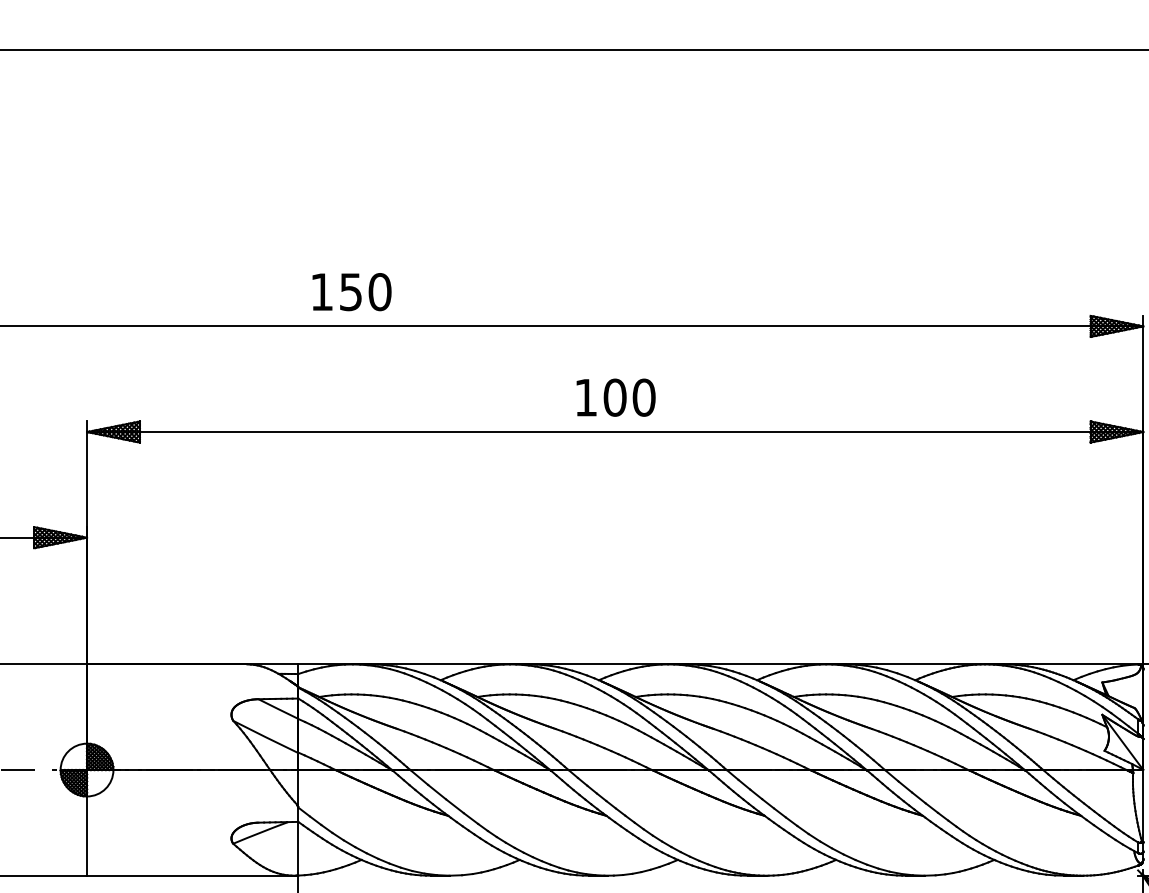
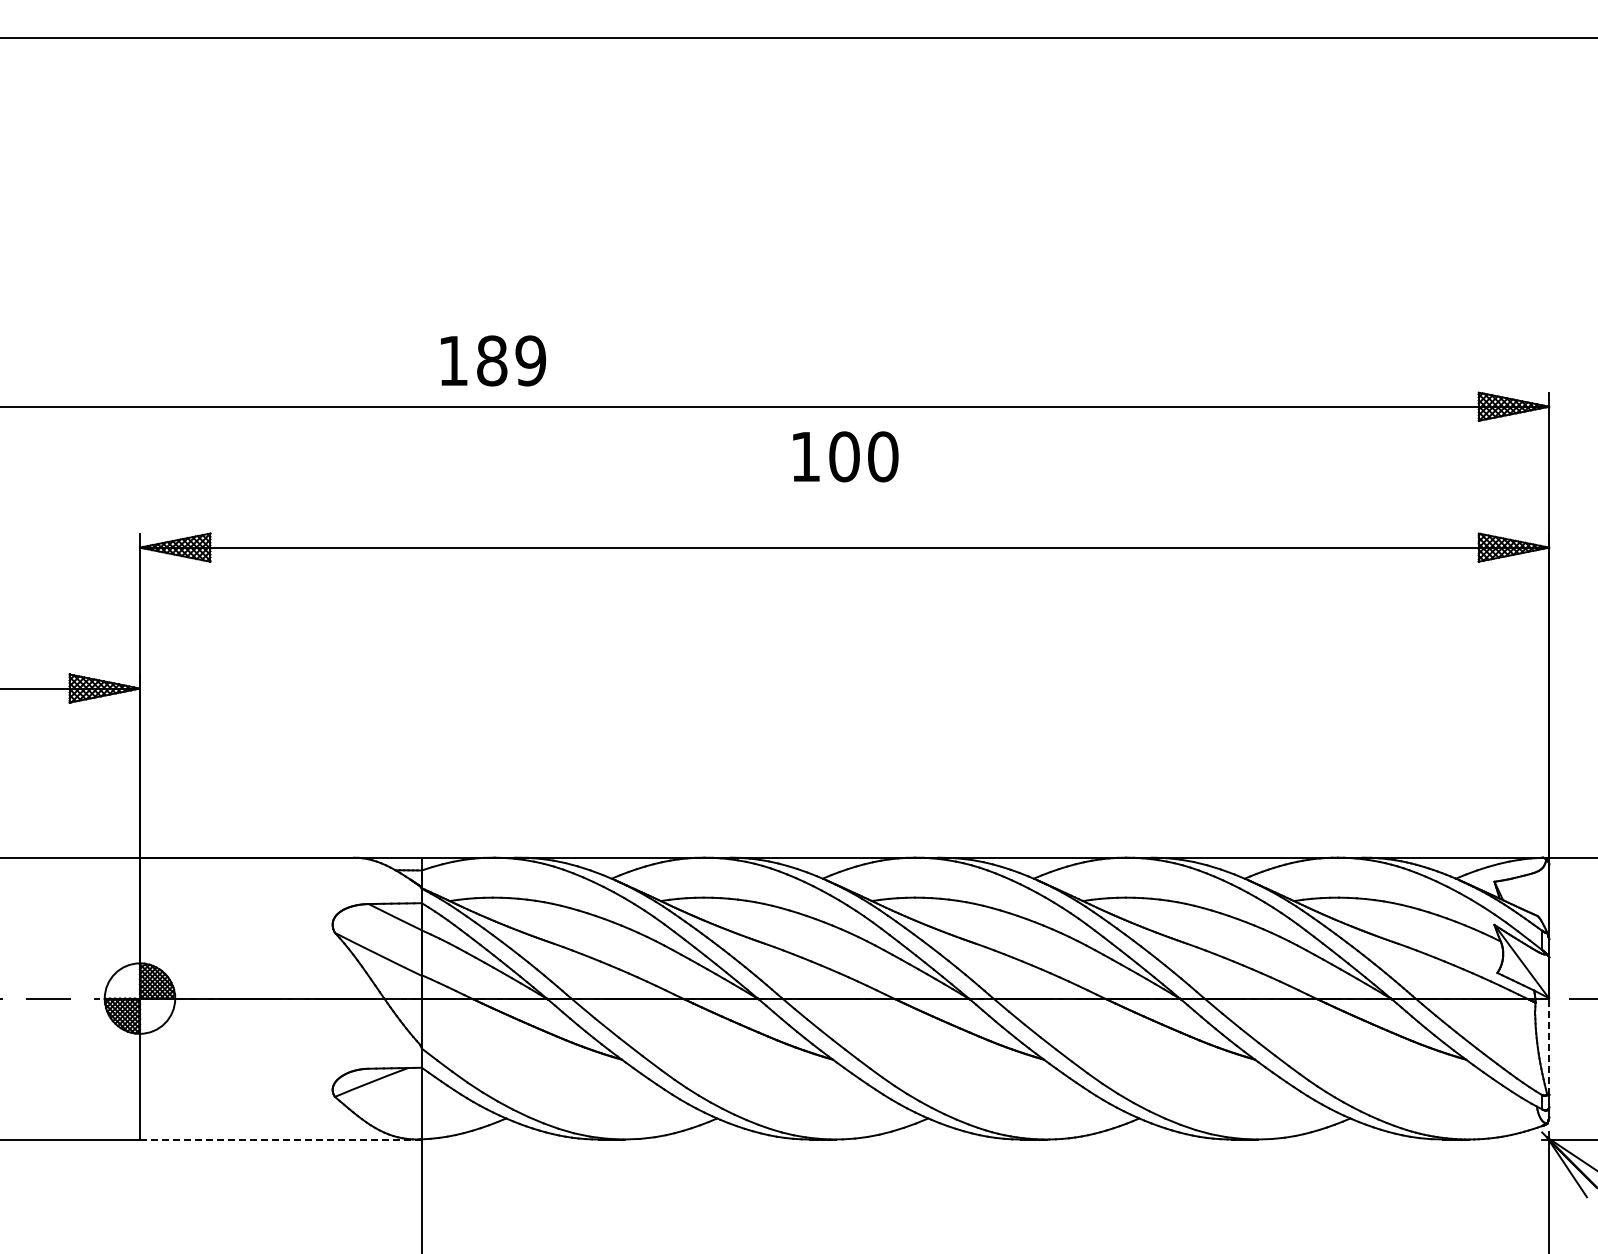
text: (365, 291) -> (511, 360), 150 -> 189
text: (615, 397) -> (845, 456), moved
line: (1143, 805) -> (1549, 1045), solid -> dashed
line: (190, 875) -> (278, 1139), solid -> dashed

